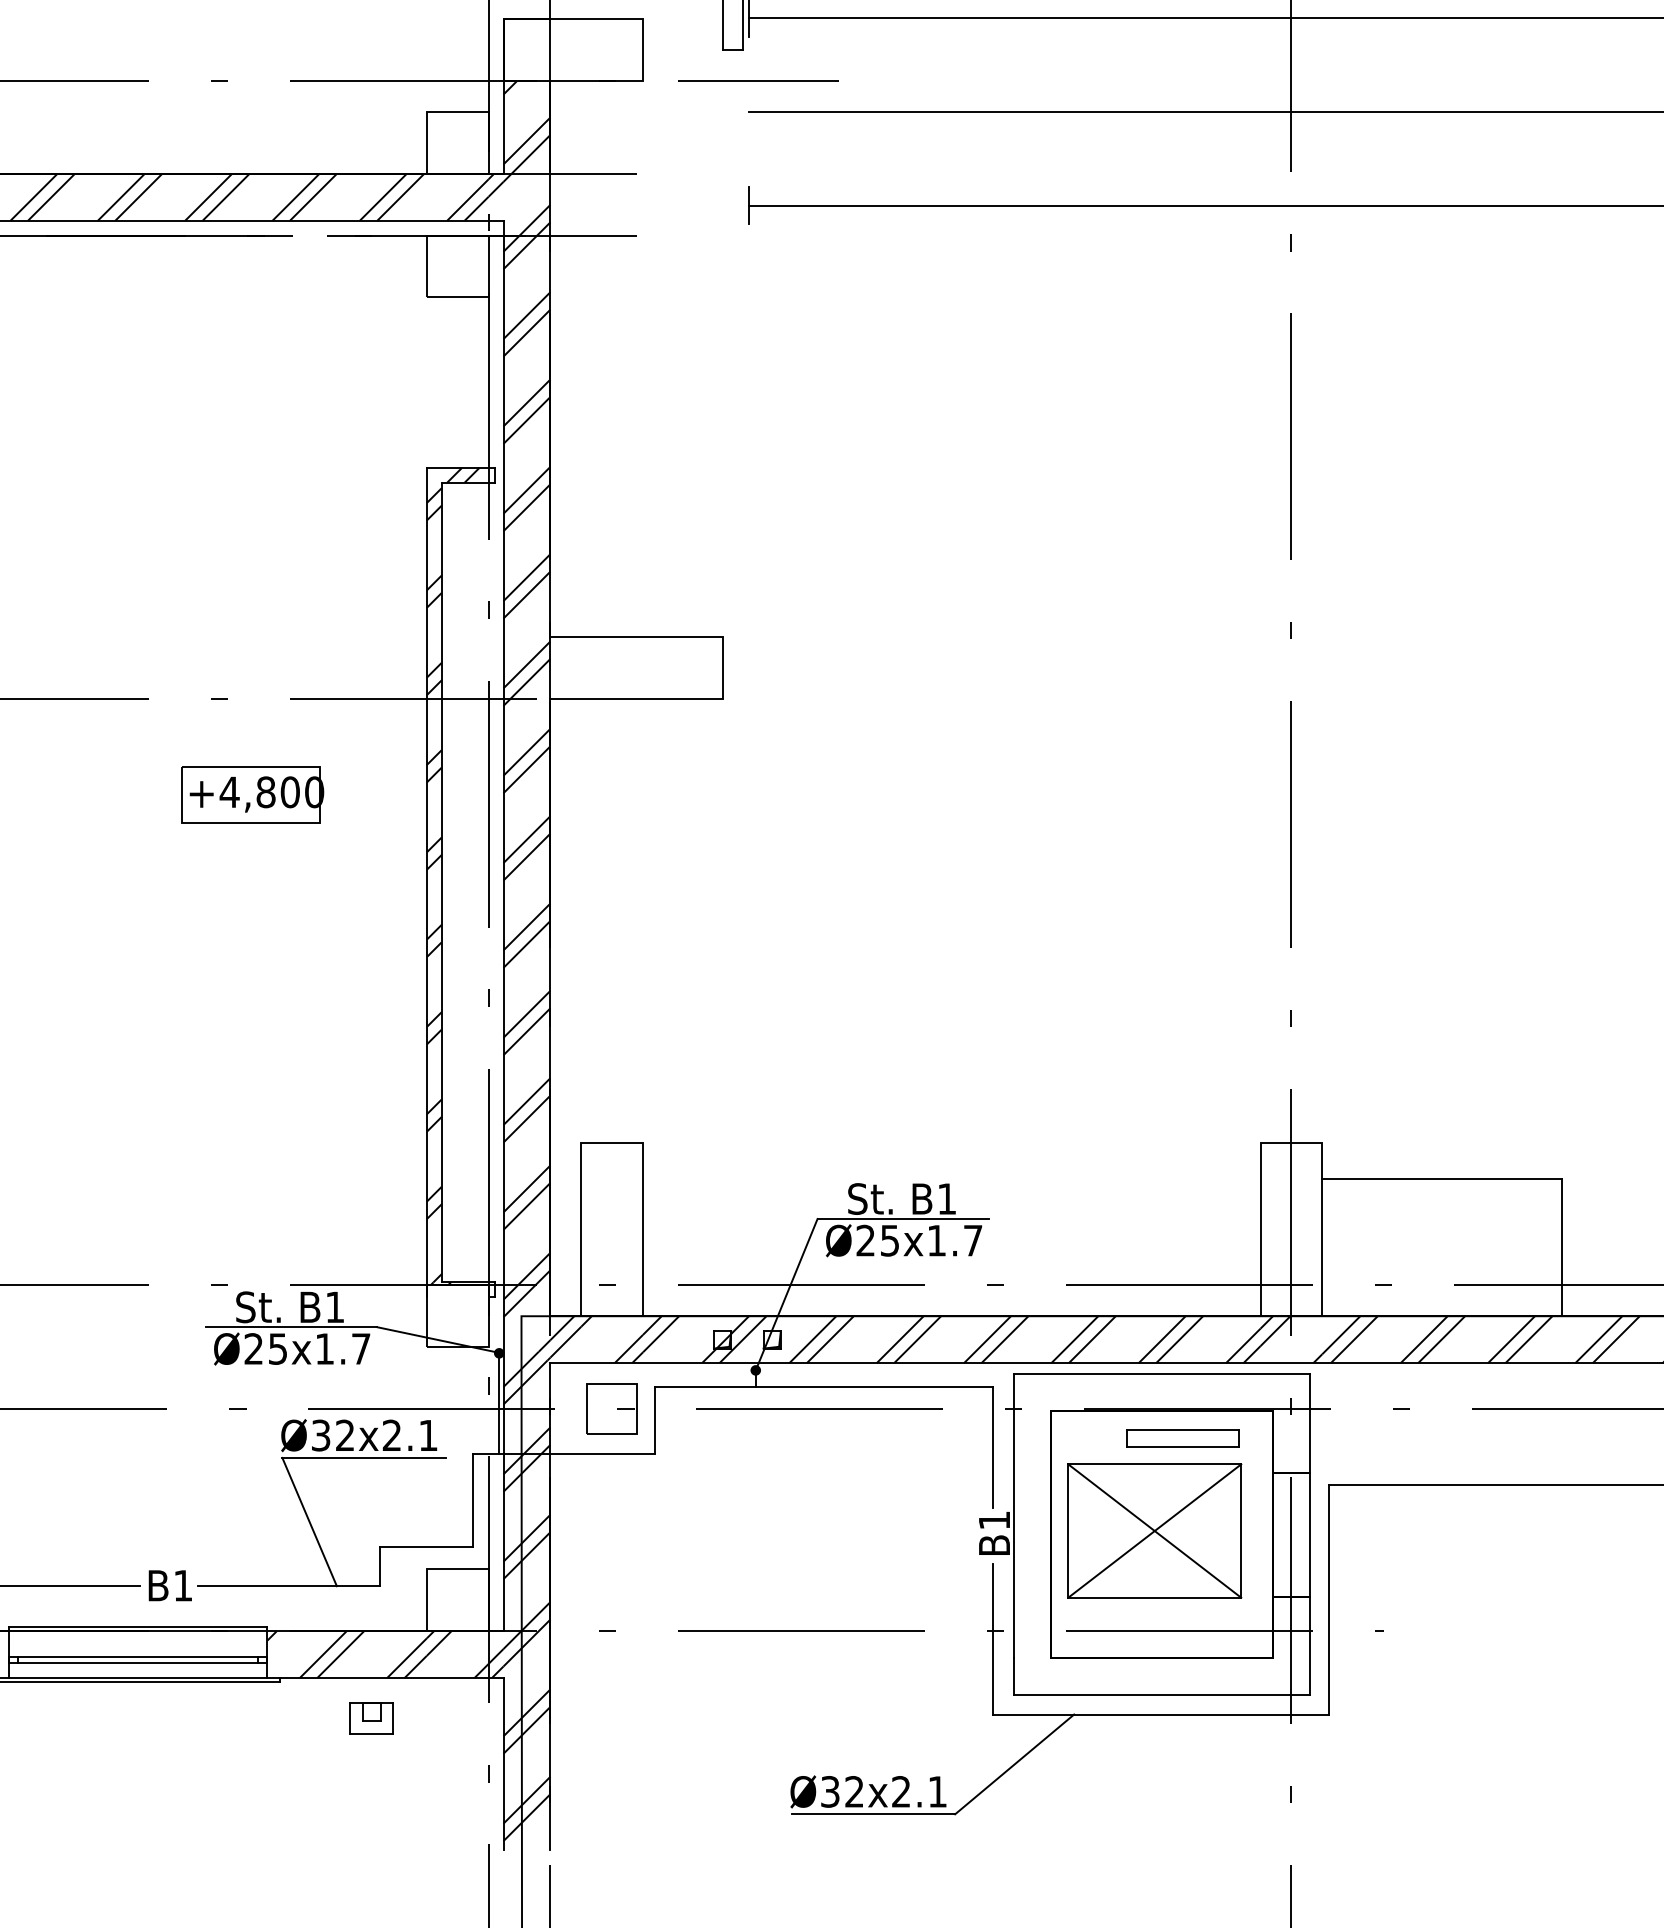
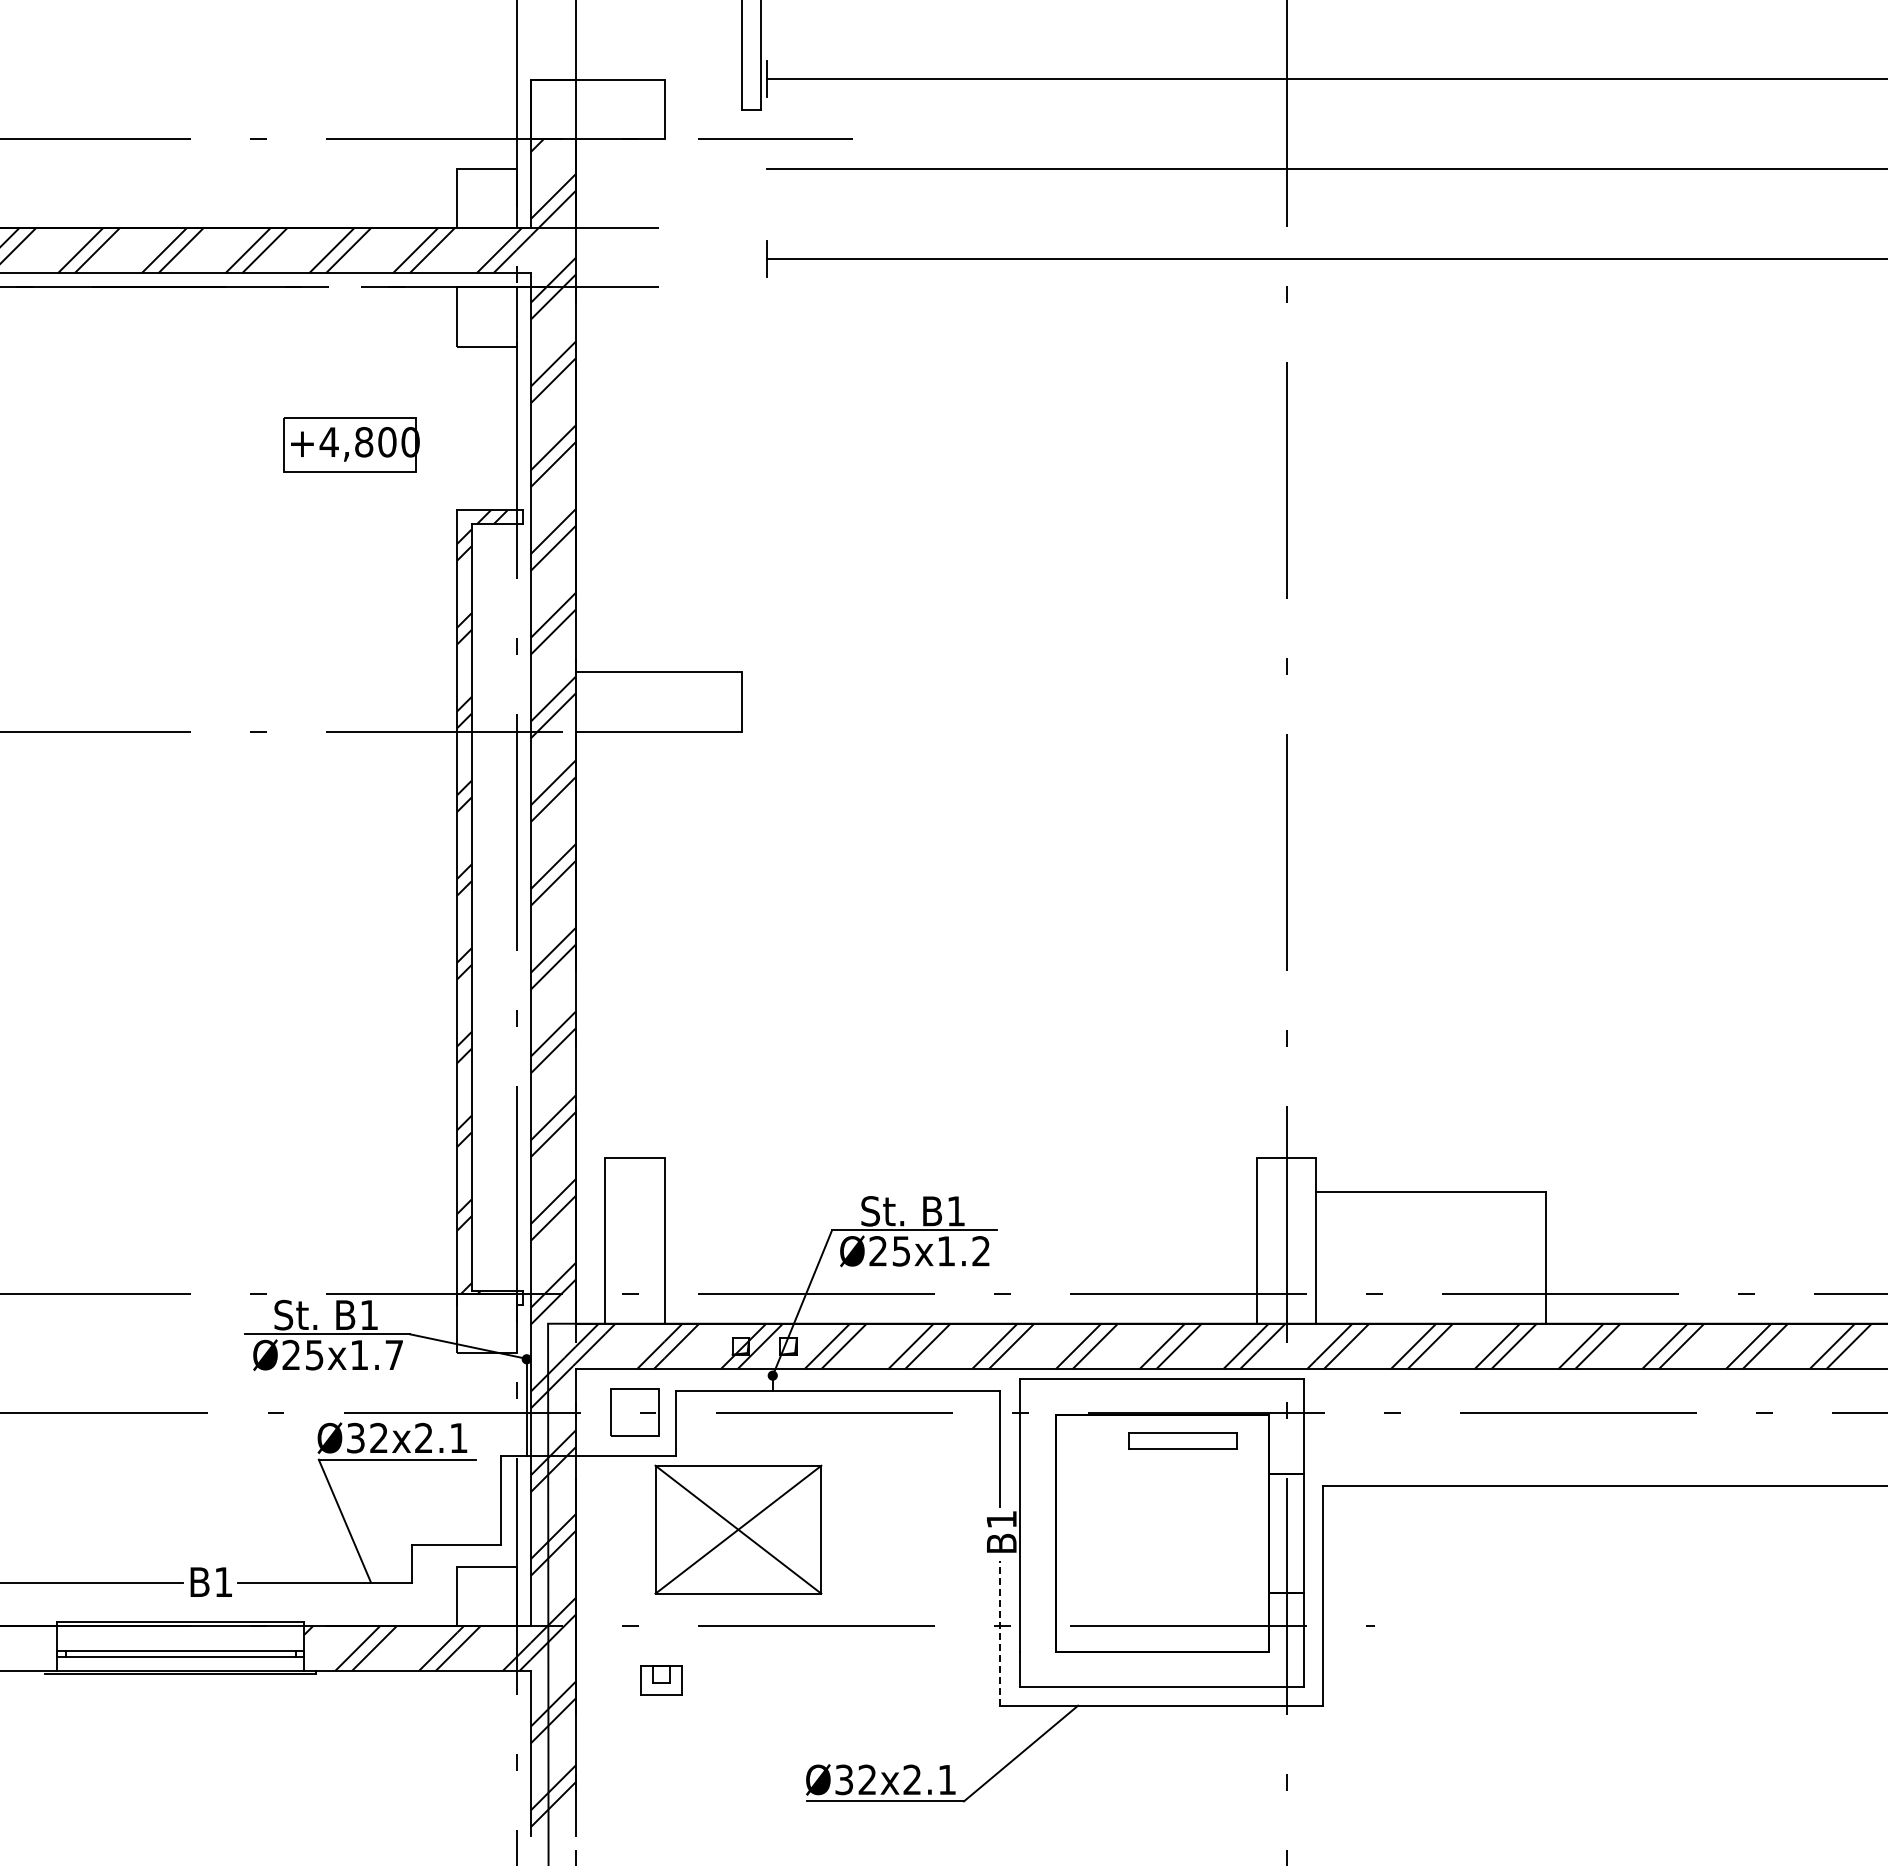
part: (252, 794) -> (351, 444), moved
text: (972, 1240) -> (980, 1251), Ø25x1.7 -> Ø25x1.2
part: (1154, 1530) -> (738, 1529), moved
line: (993, 1638) -> (1000, 1632), solid -> dashed
part: (371, 1718) -> (661, 1680), moved

